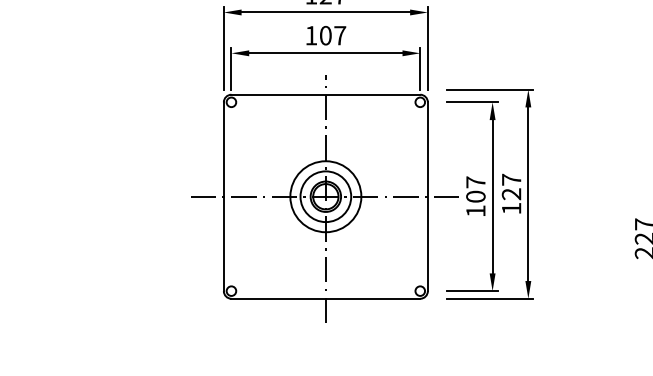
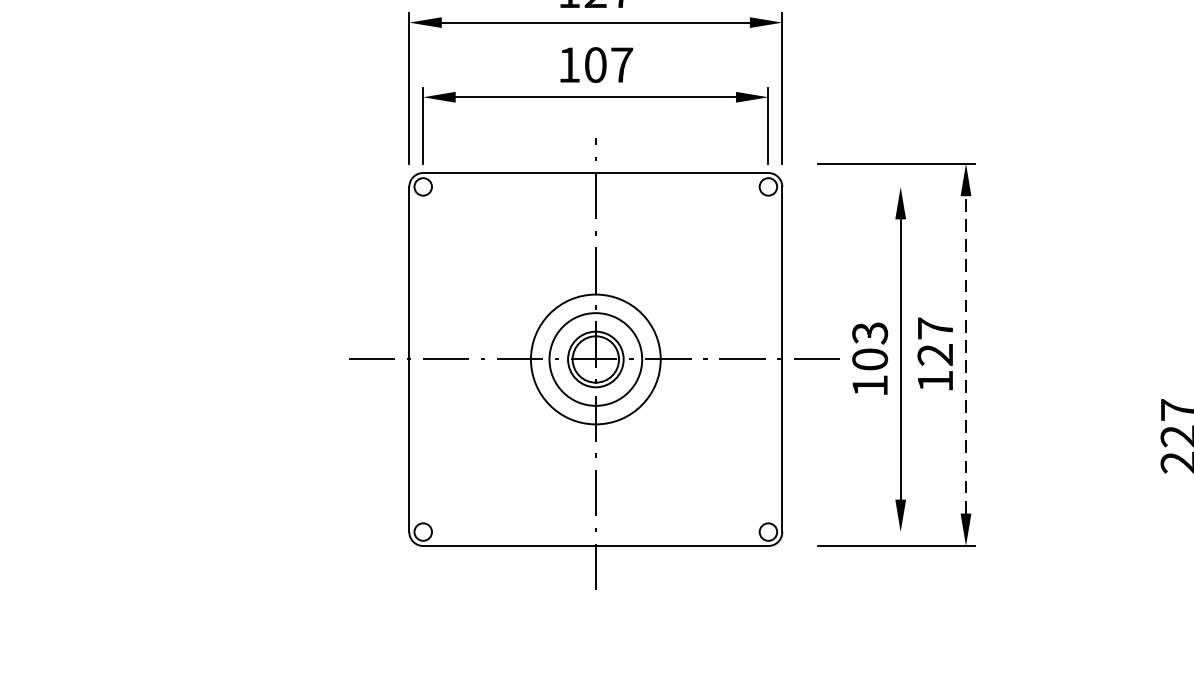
line: (472, 102) -> (863, 187), removed
text: (475, 182) -> (869, 333), 107 -> 103
line: (528, 194) -> (966, 355), solid -> dashed
line: (472, 291) -> (863, 532), removed

